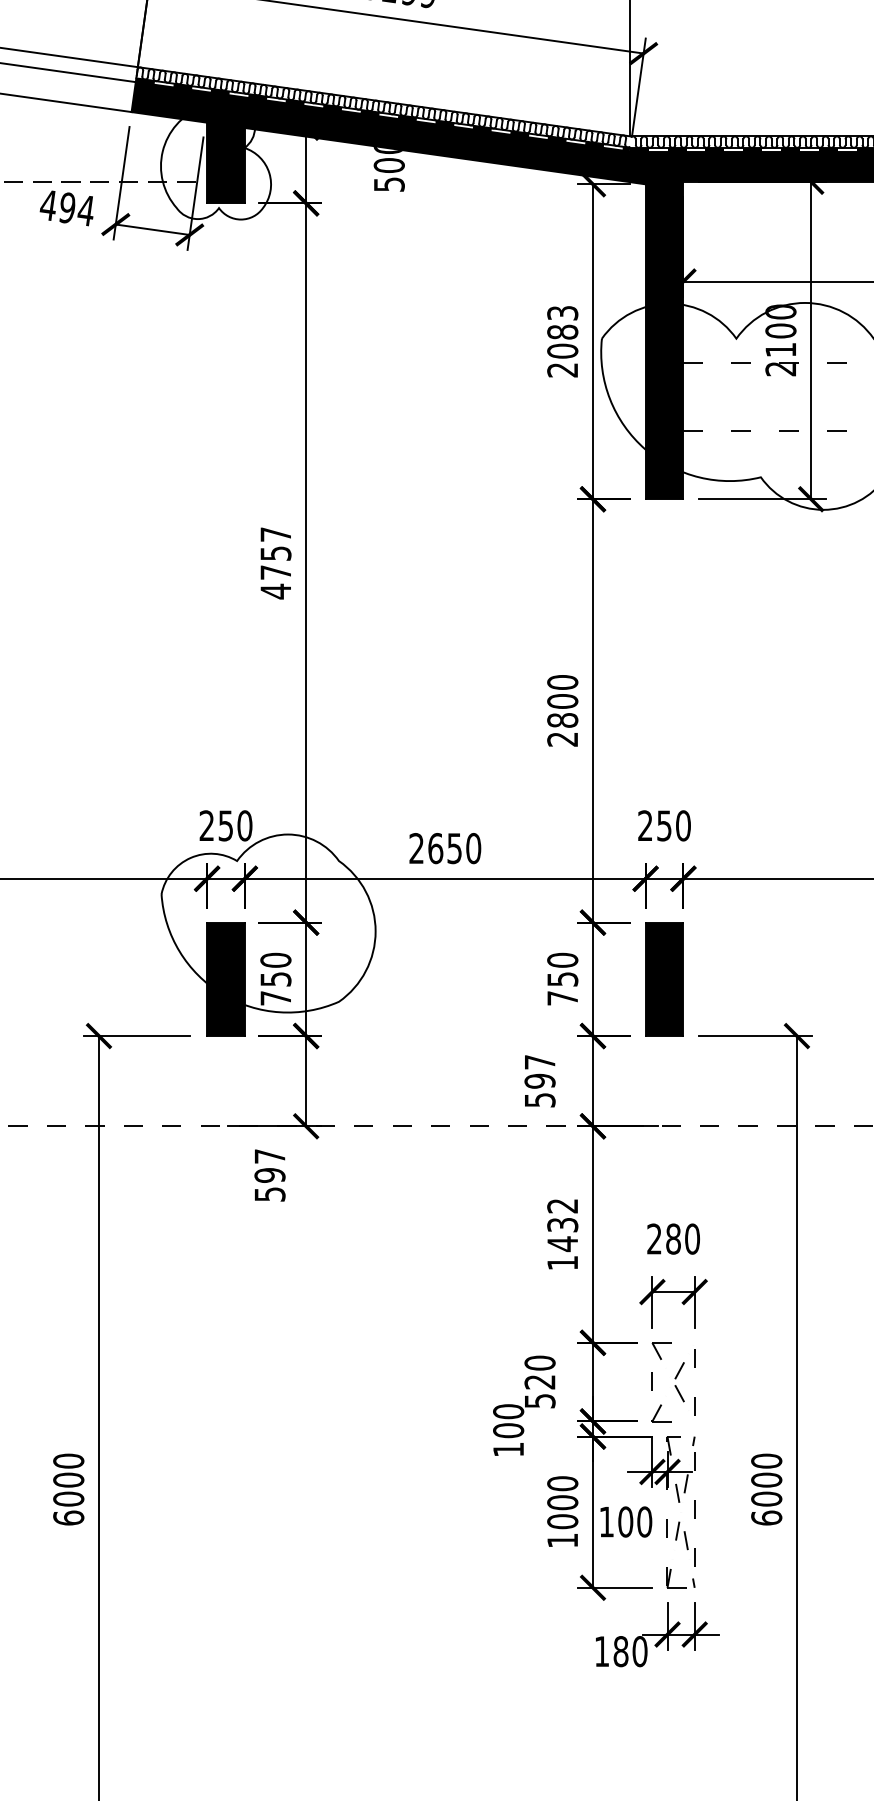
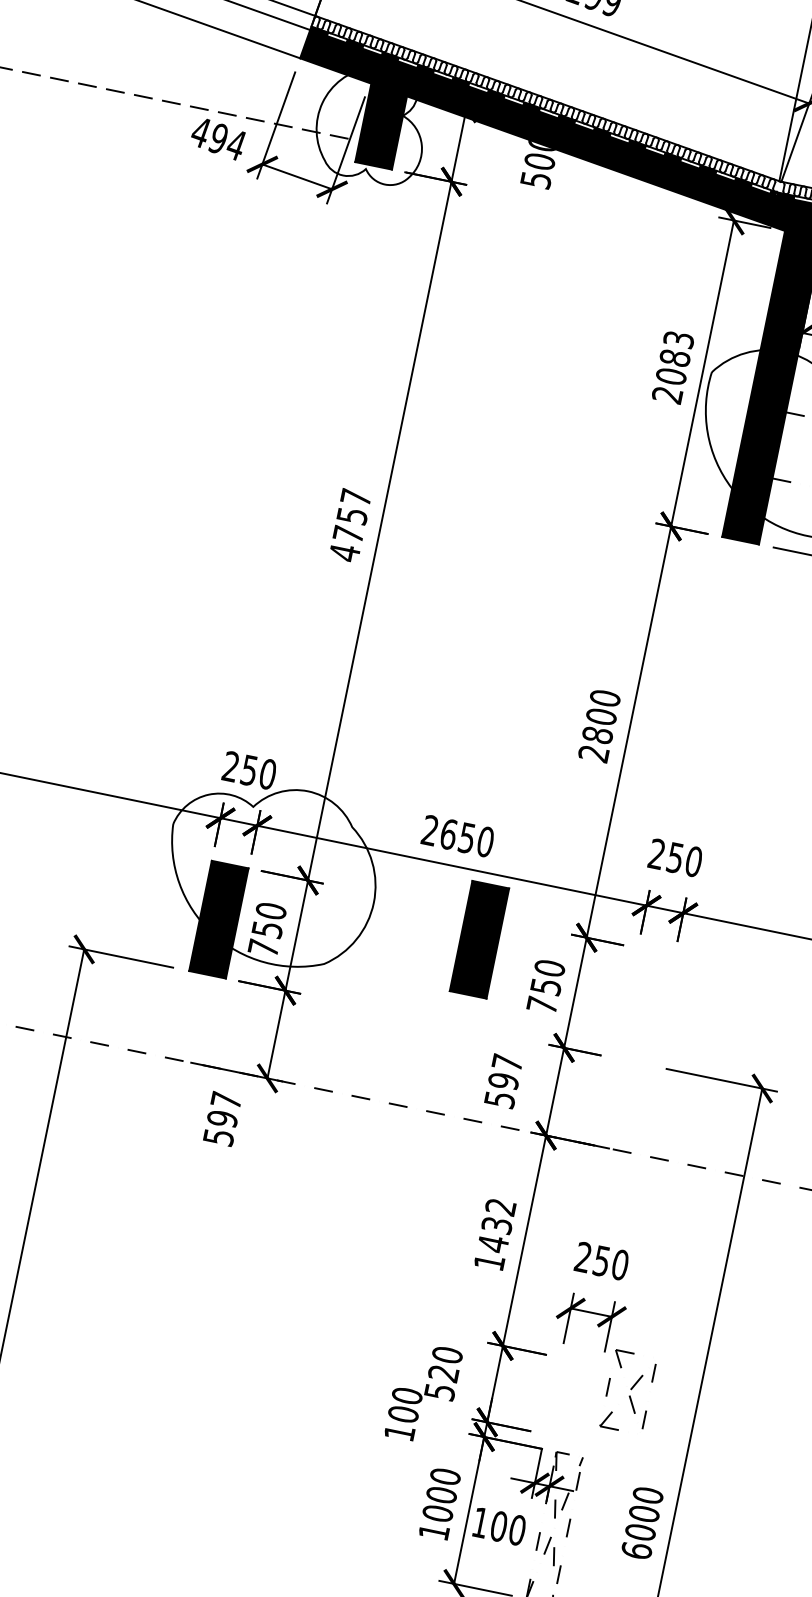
part: (664, 979) -> (479, 939), moved
text: (673, 1238) -> (601, 1260), 280 -> 250
part: (673, 1382) -> (628, 1392), moved

